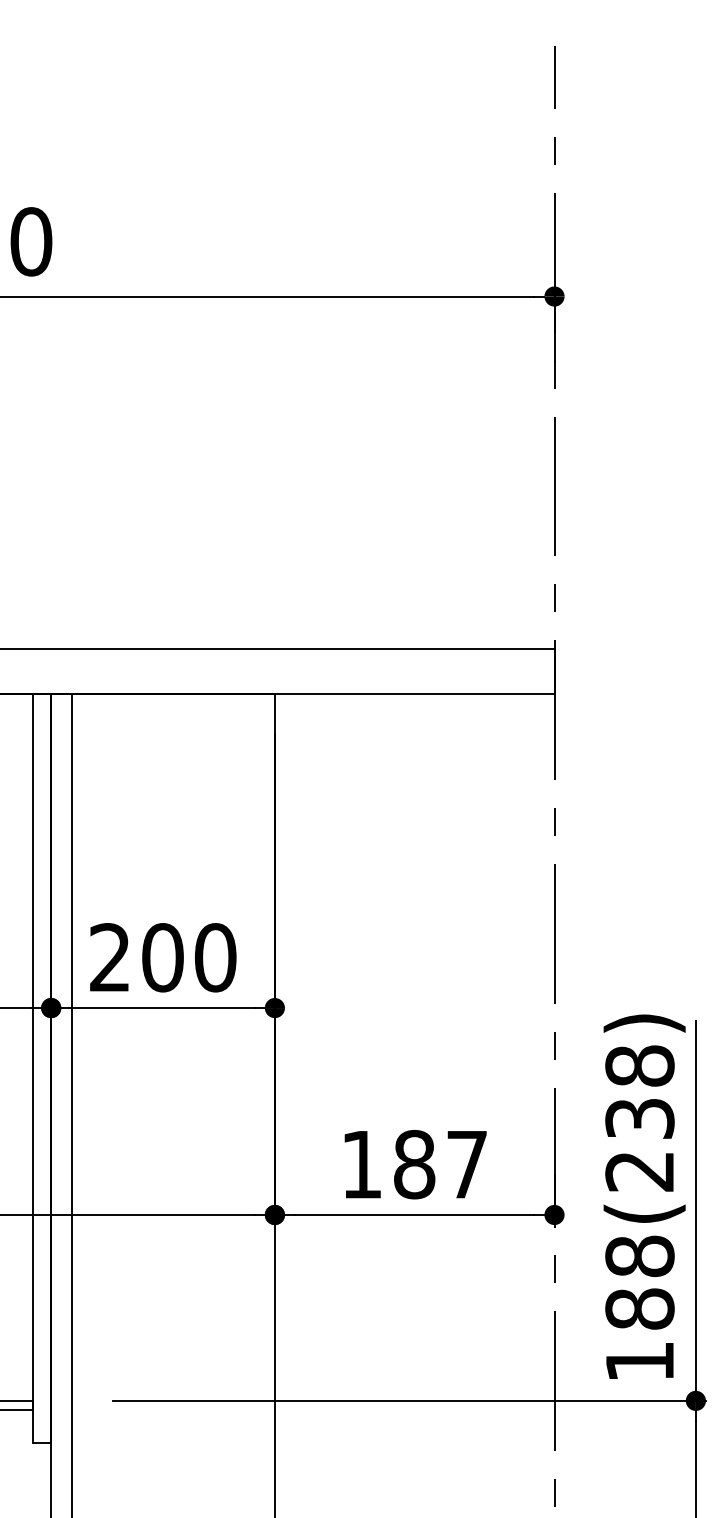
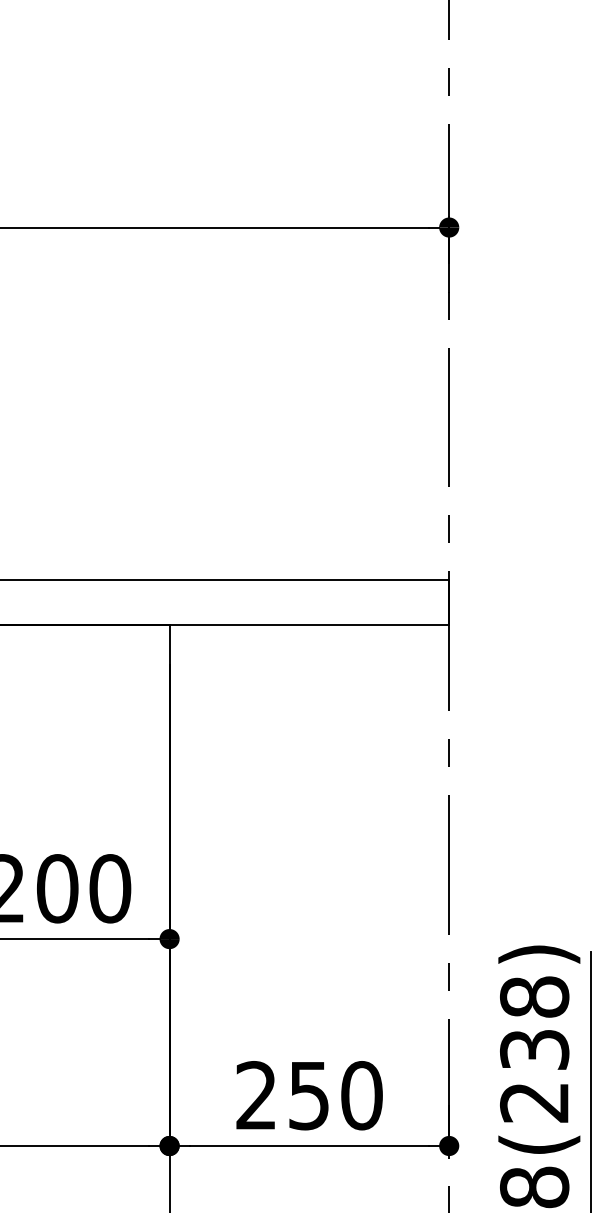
text: (414, 1164) -> (309, 1095), 187 -> 250

